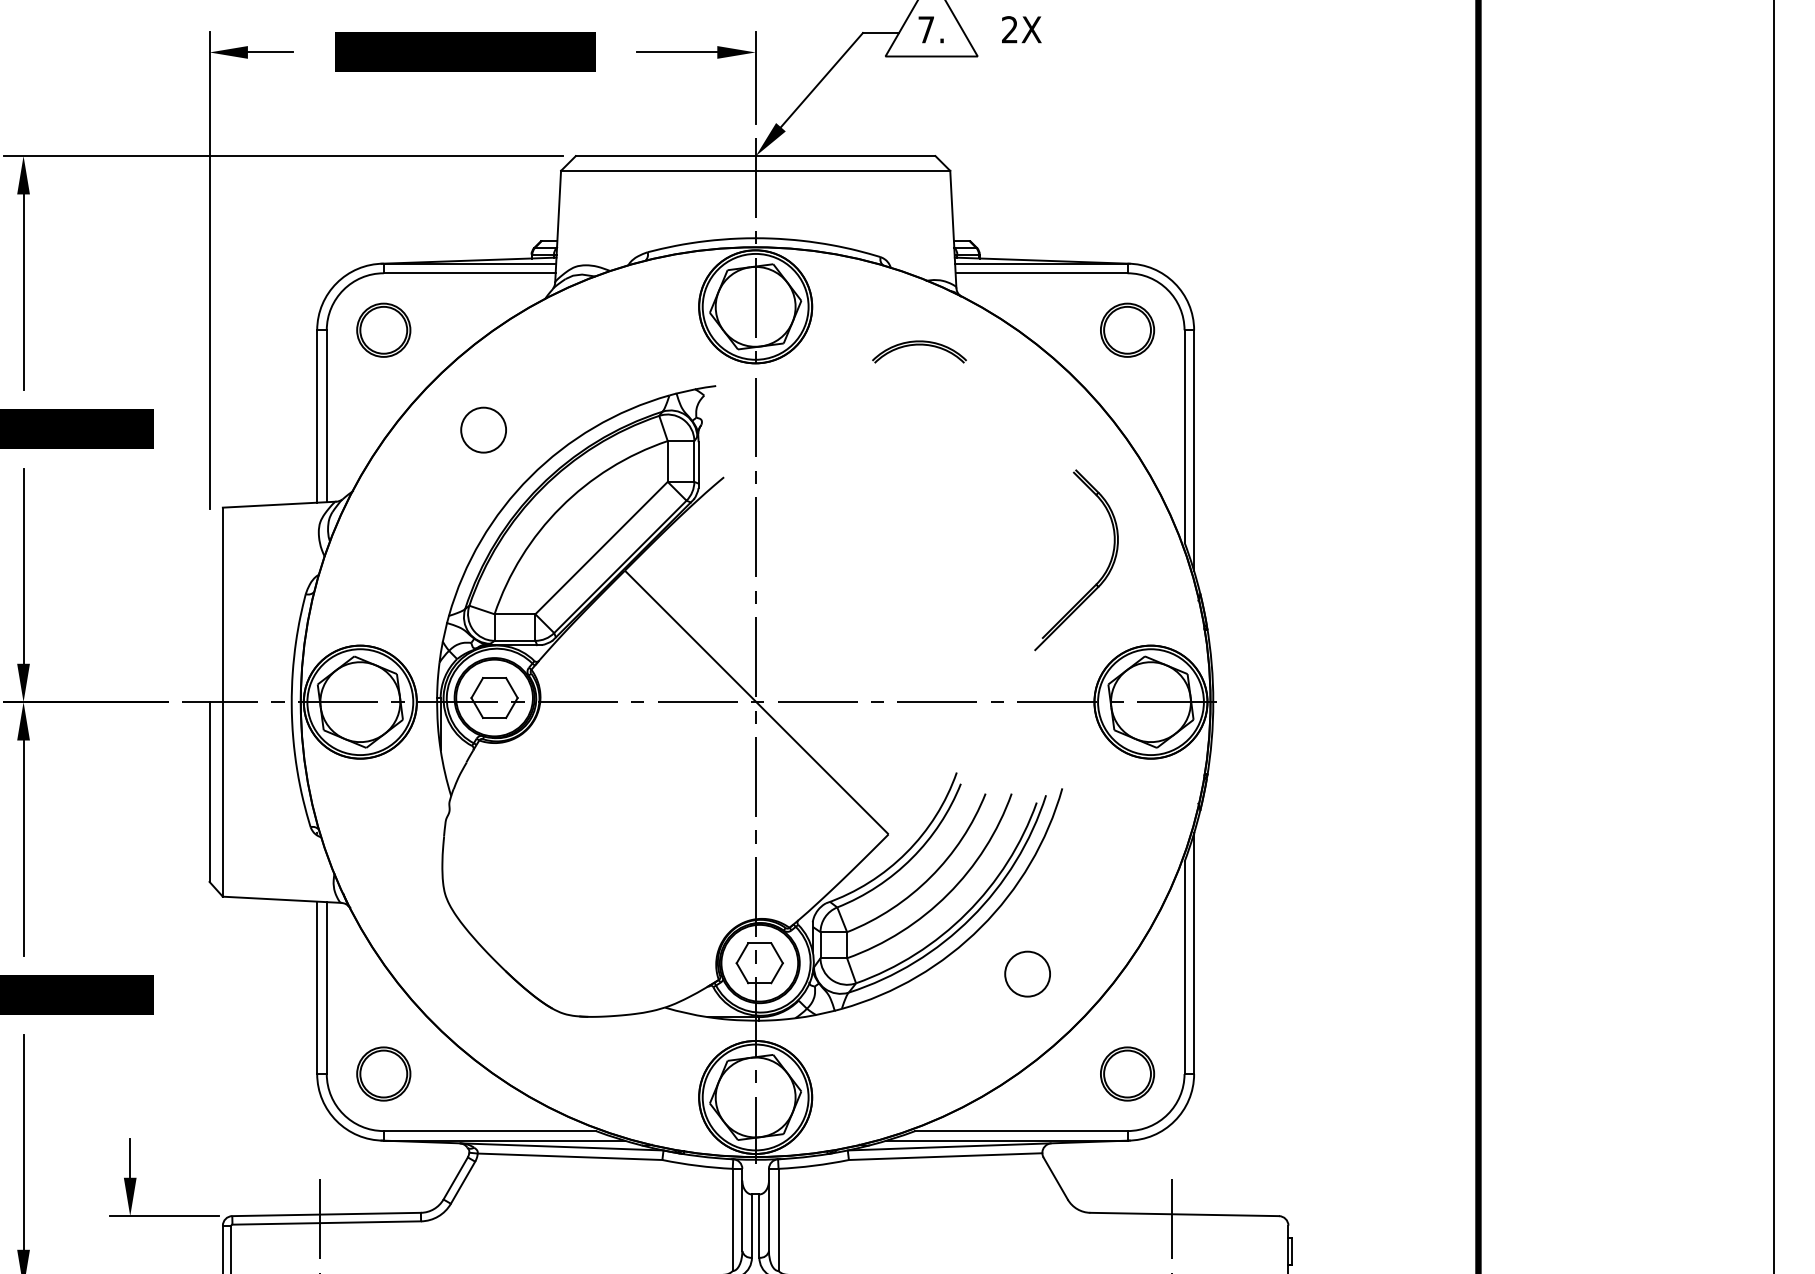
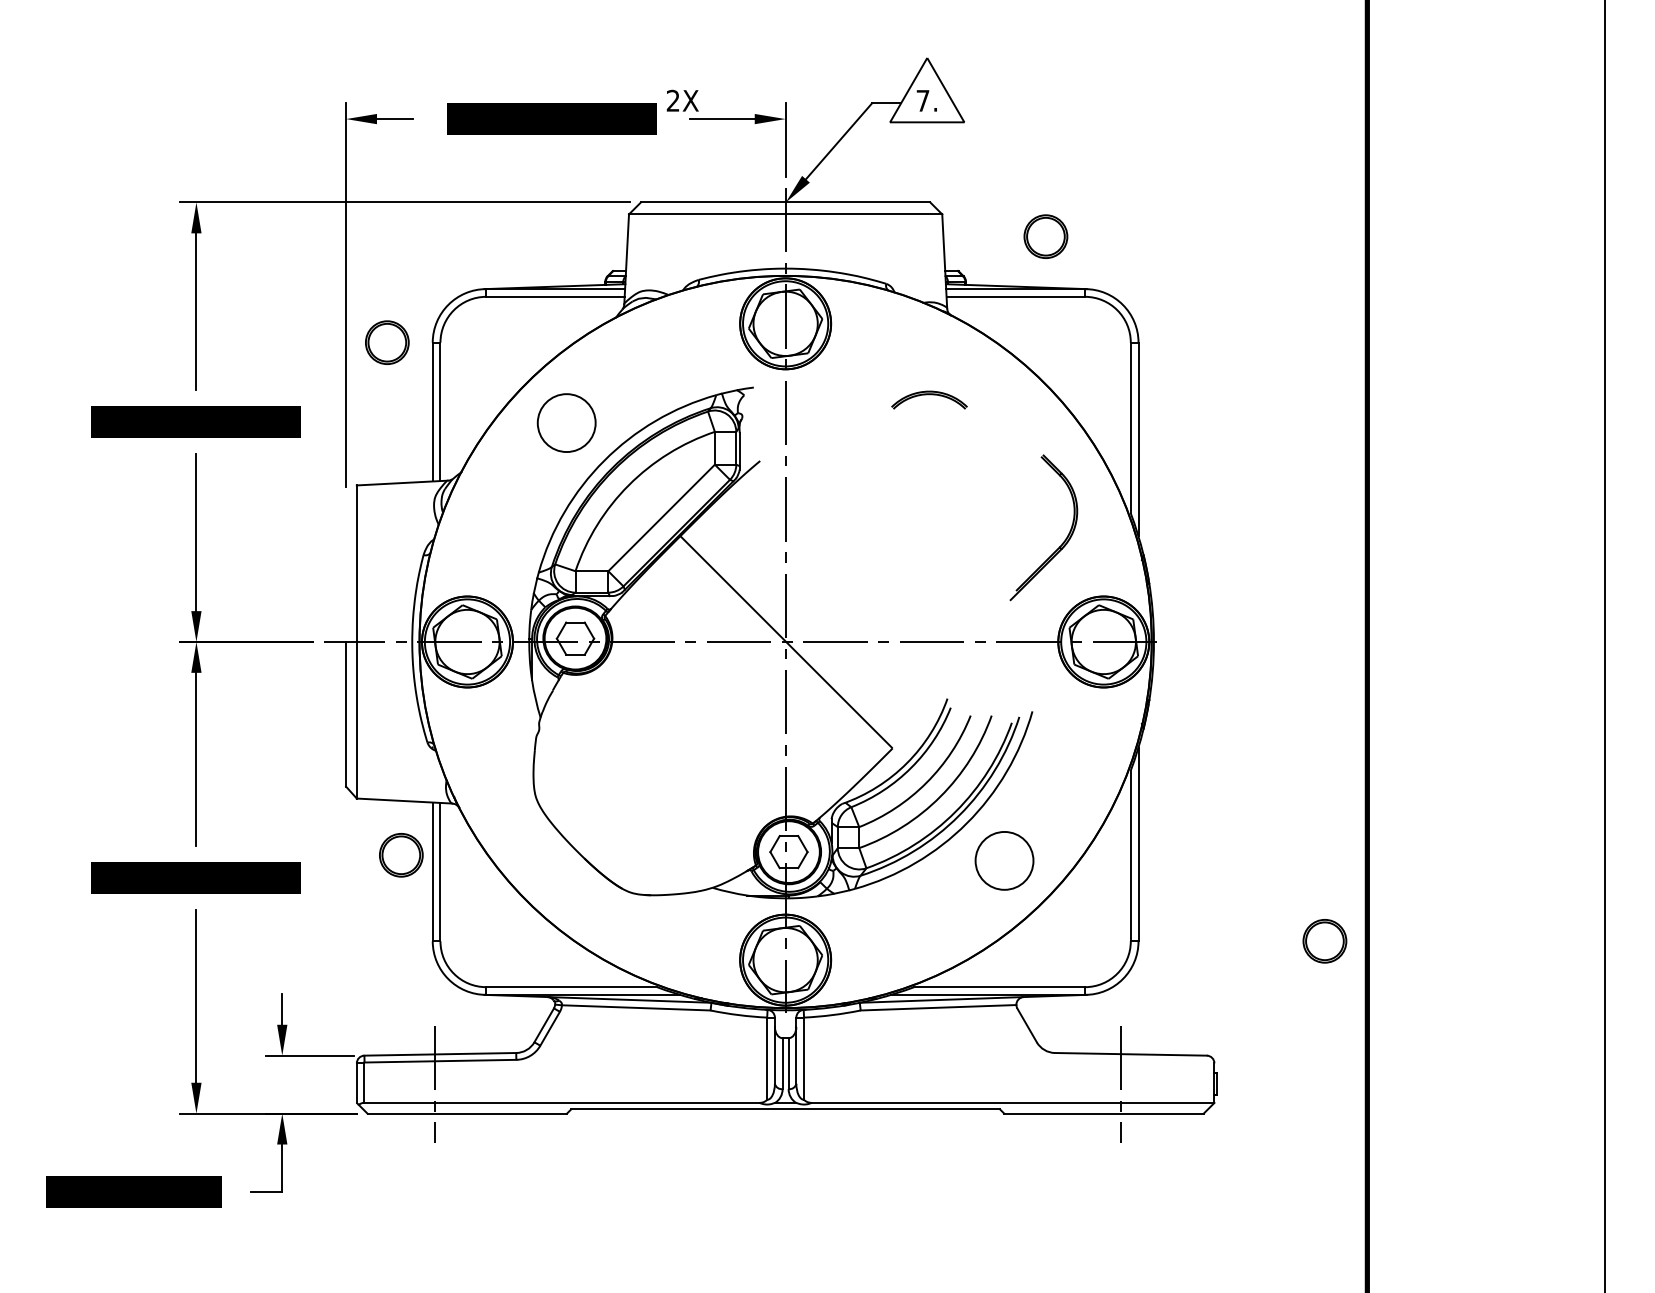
text: (1021, 29) -> (682, 100), moved
part: (383, 330) -> (387, 342), moved
part: (1127, 330) -> (1045, 236), moved
part: (919, 351) -> (929, 399), moved
circle: (483, 430) -> (566, 423), size x1.6
circle: (1027, 973) -> (1004, 860), size x1.6
part: (383, 1074) -> (401, 855), moved
part: (1127, 1074) -> (1324, 941), moved

